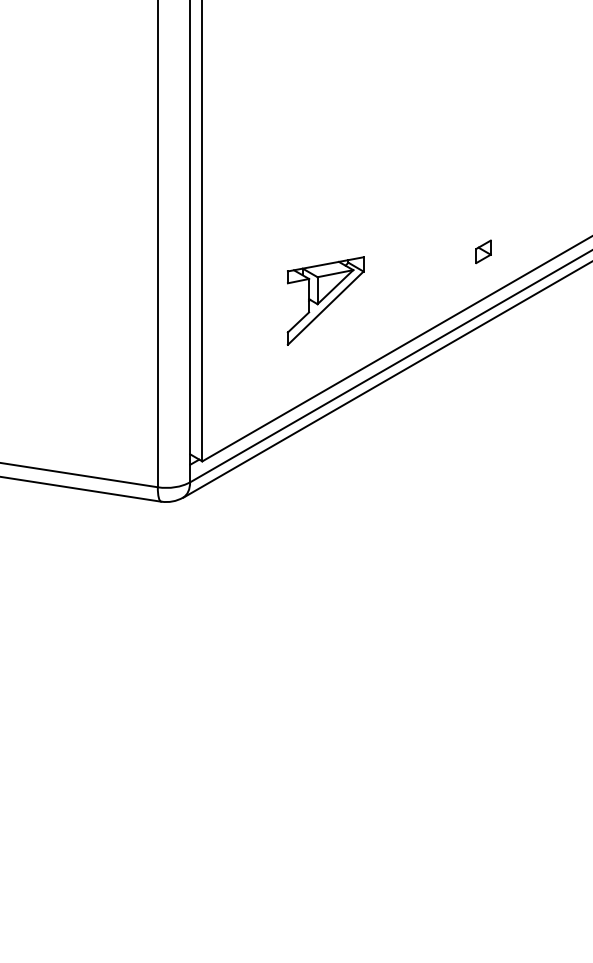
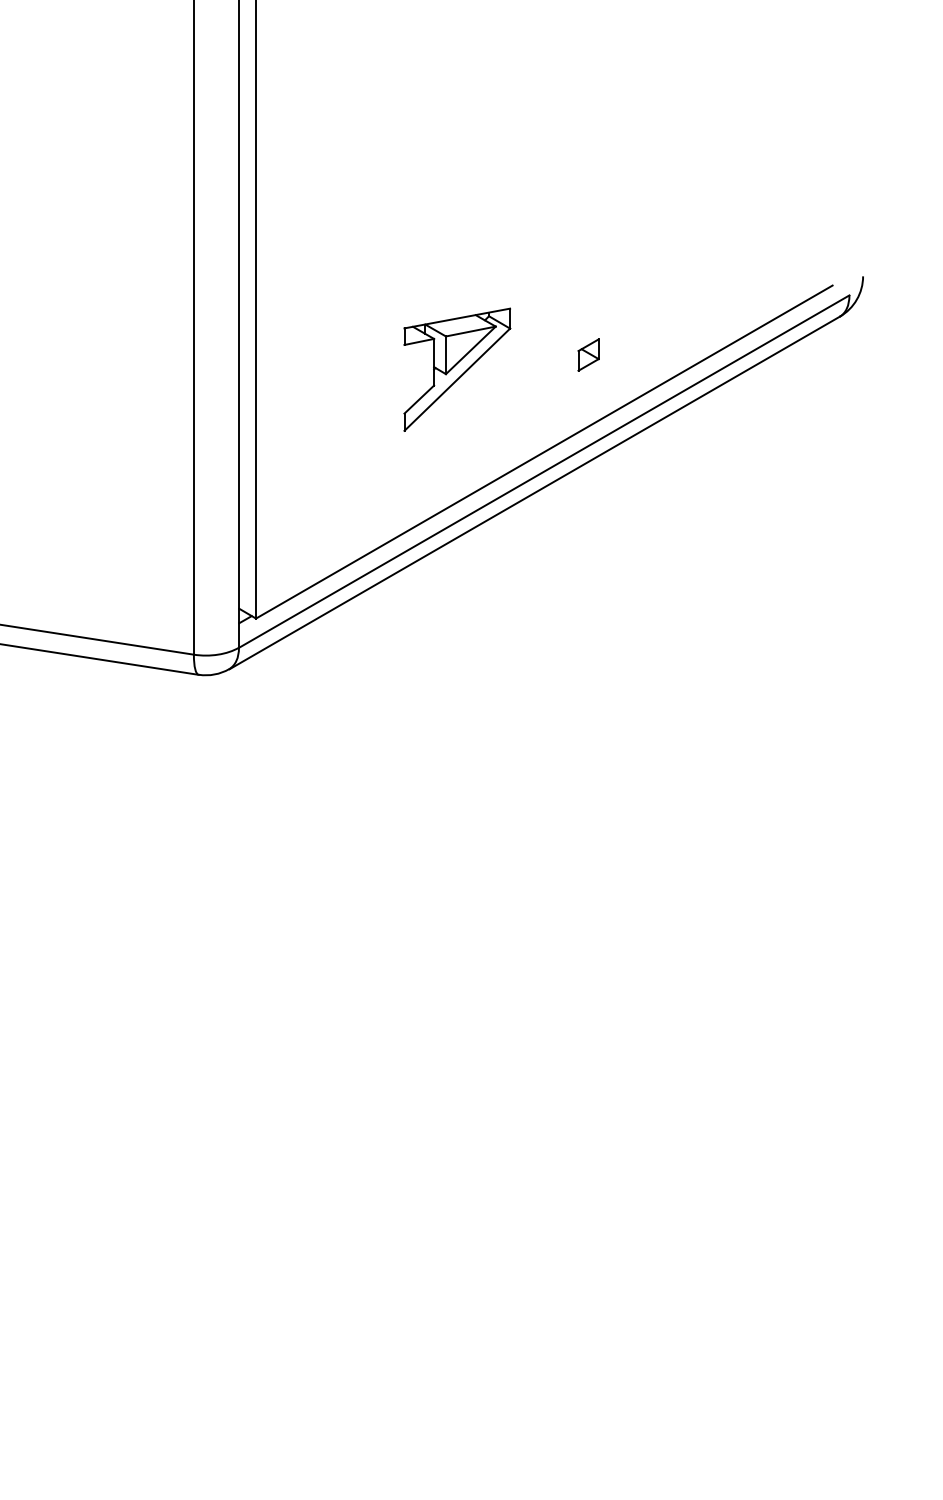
part: (483, 251) -> (588, 354), moved
part: (325, 300) -> (457, 369), moved

